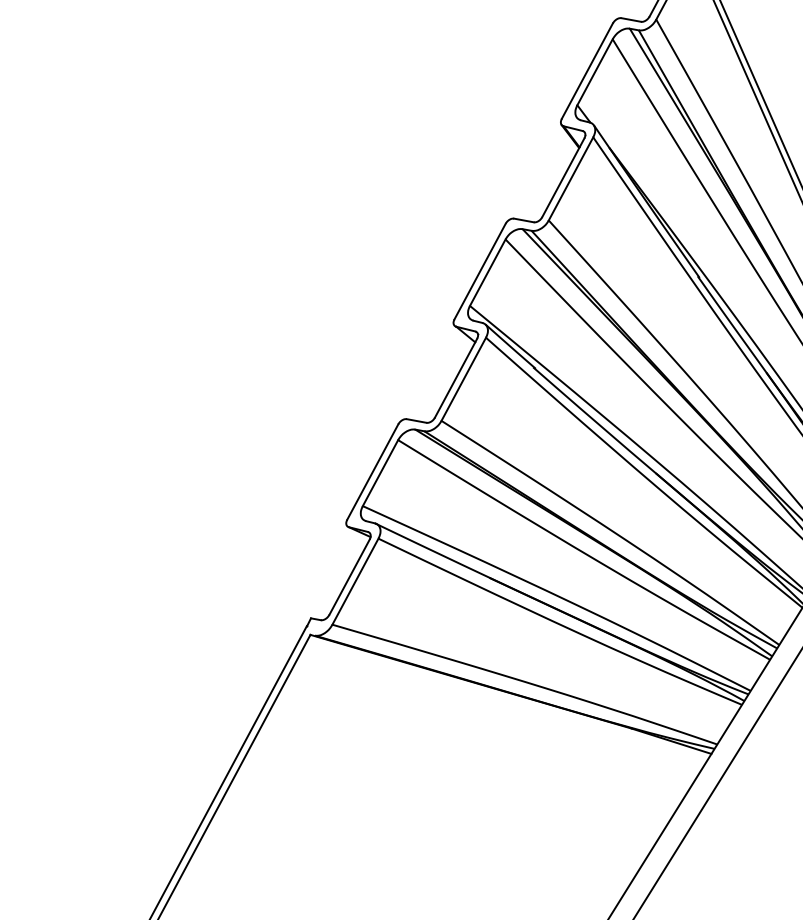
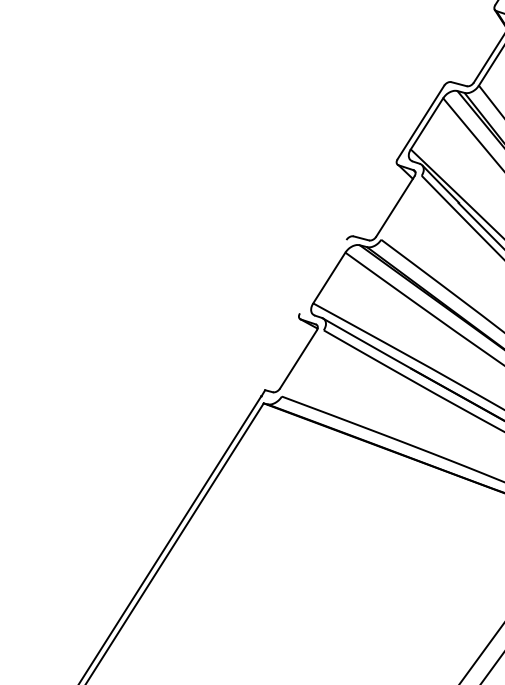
line: (463, 378) -> (401, 207), removed
line: (372, 471) -> (323, 276), removed
line: (355, 581) -> (302, 363), removed

